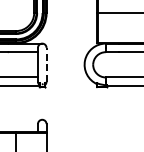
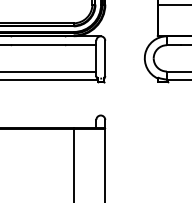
line: (46, 64) -> (105, 58), dashed -> solid

